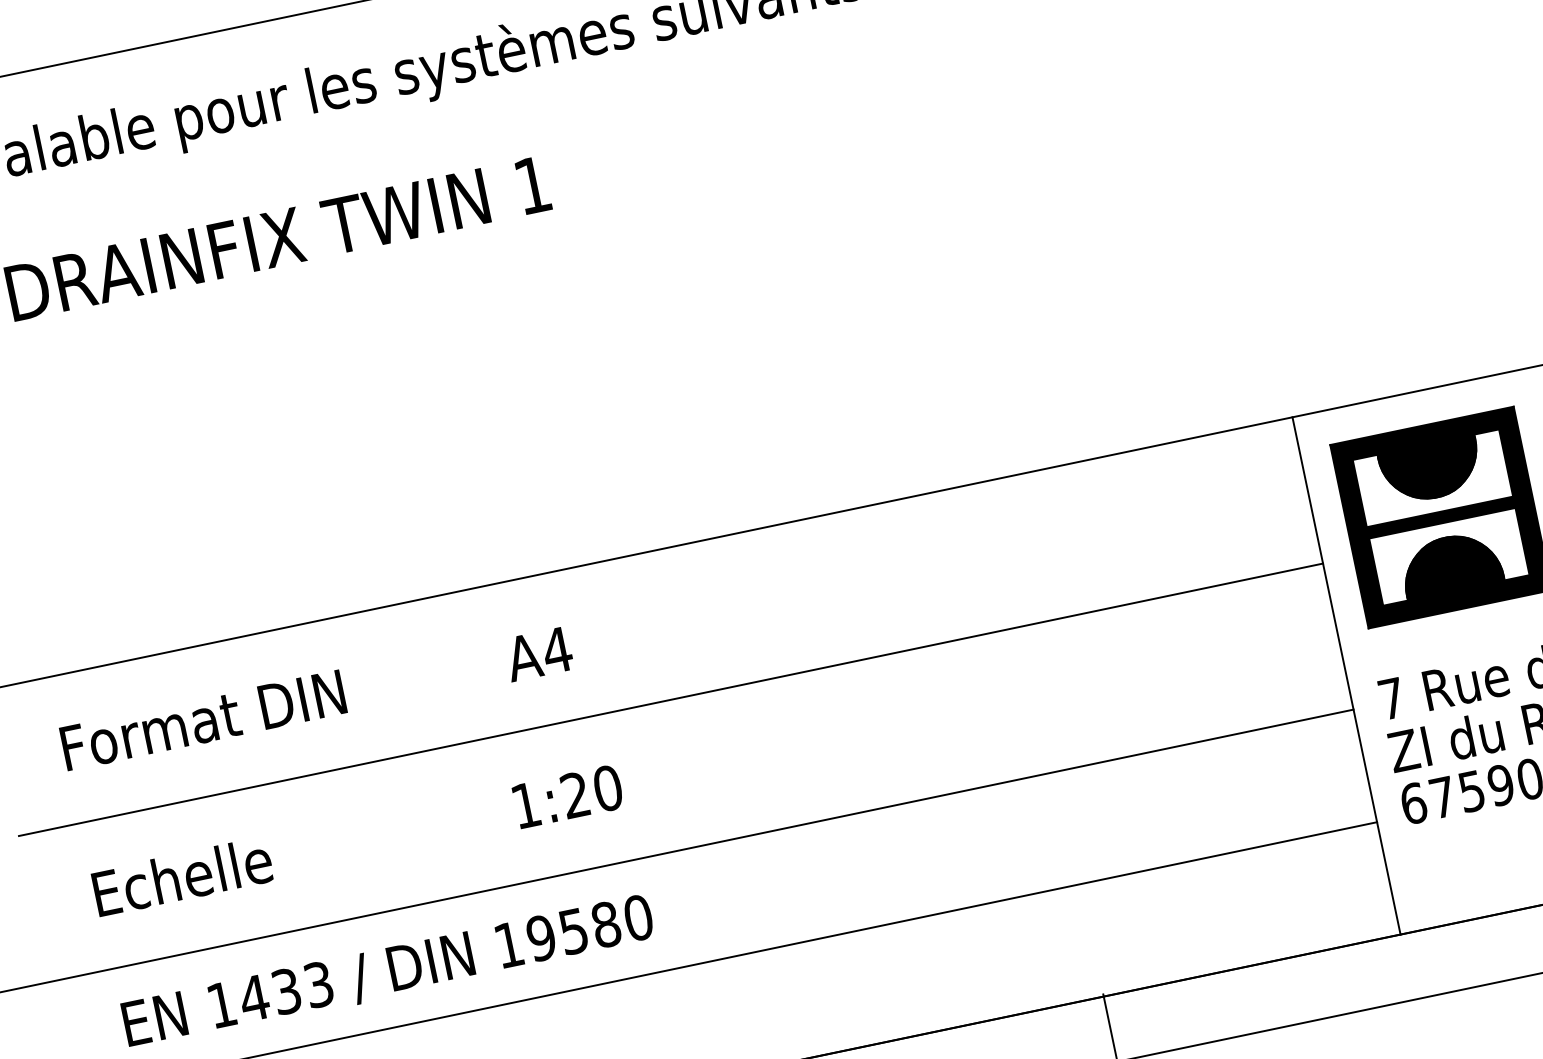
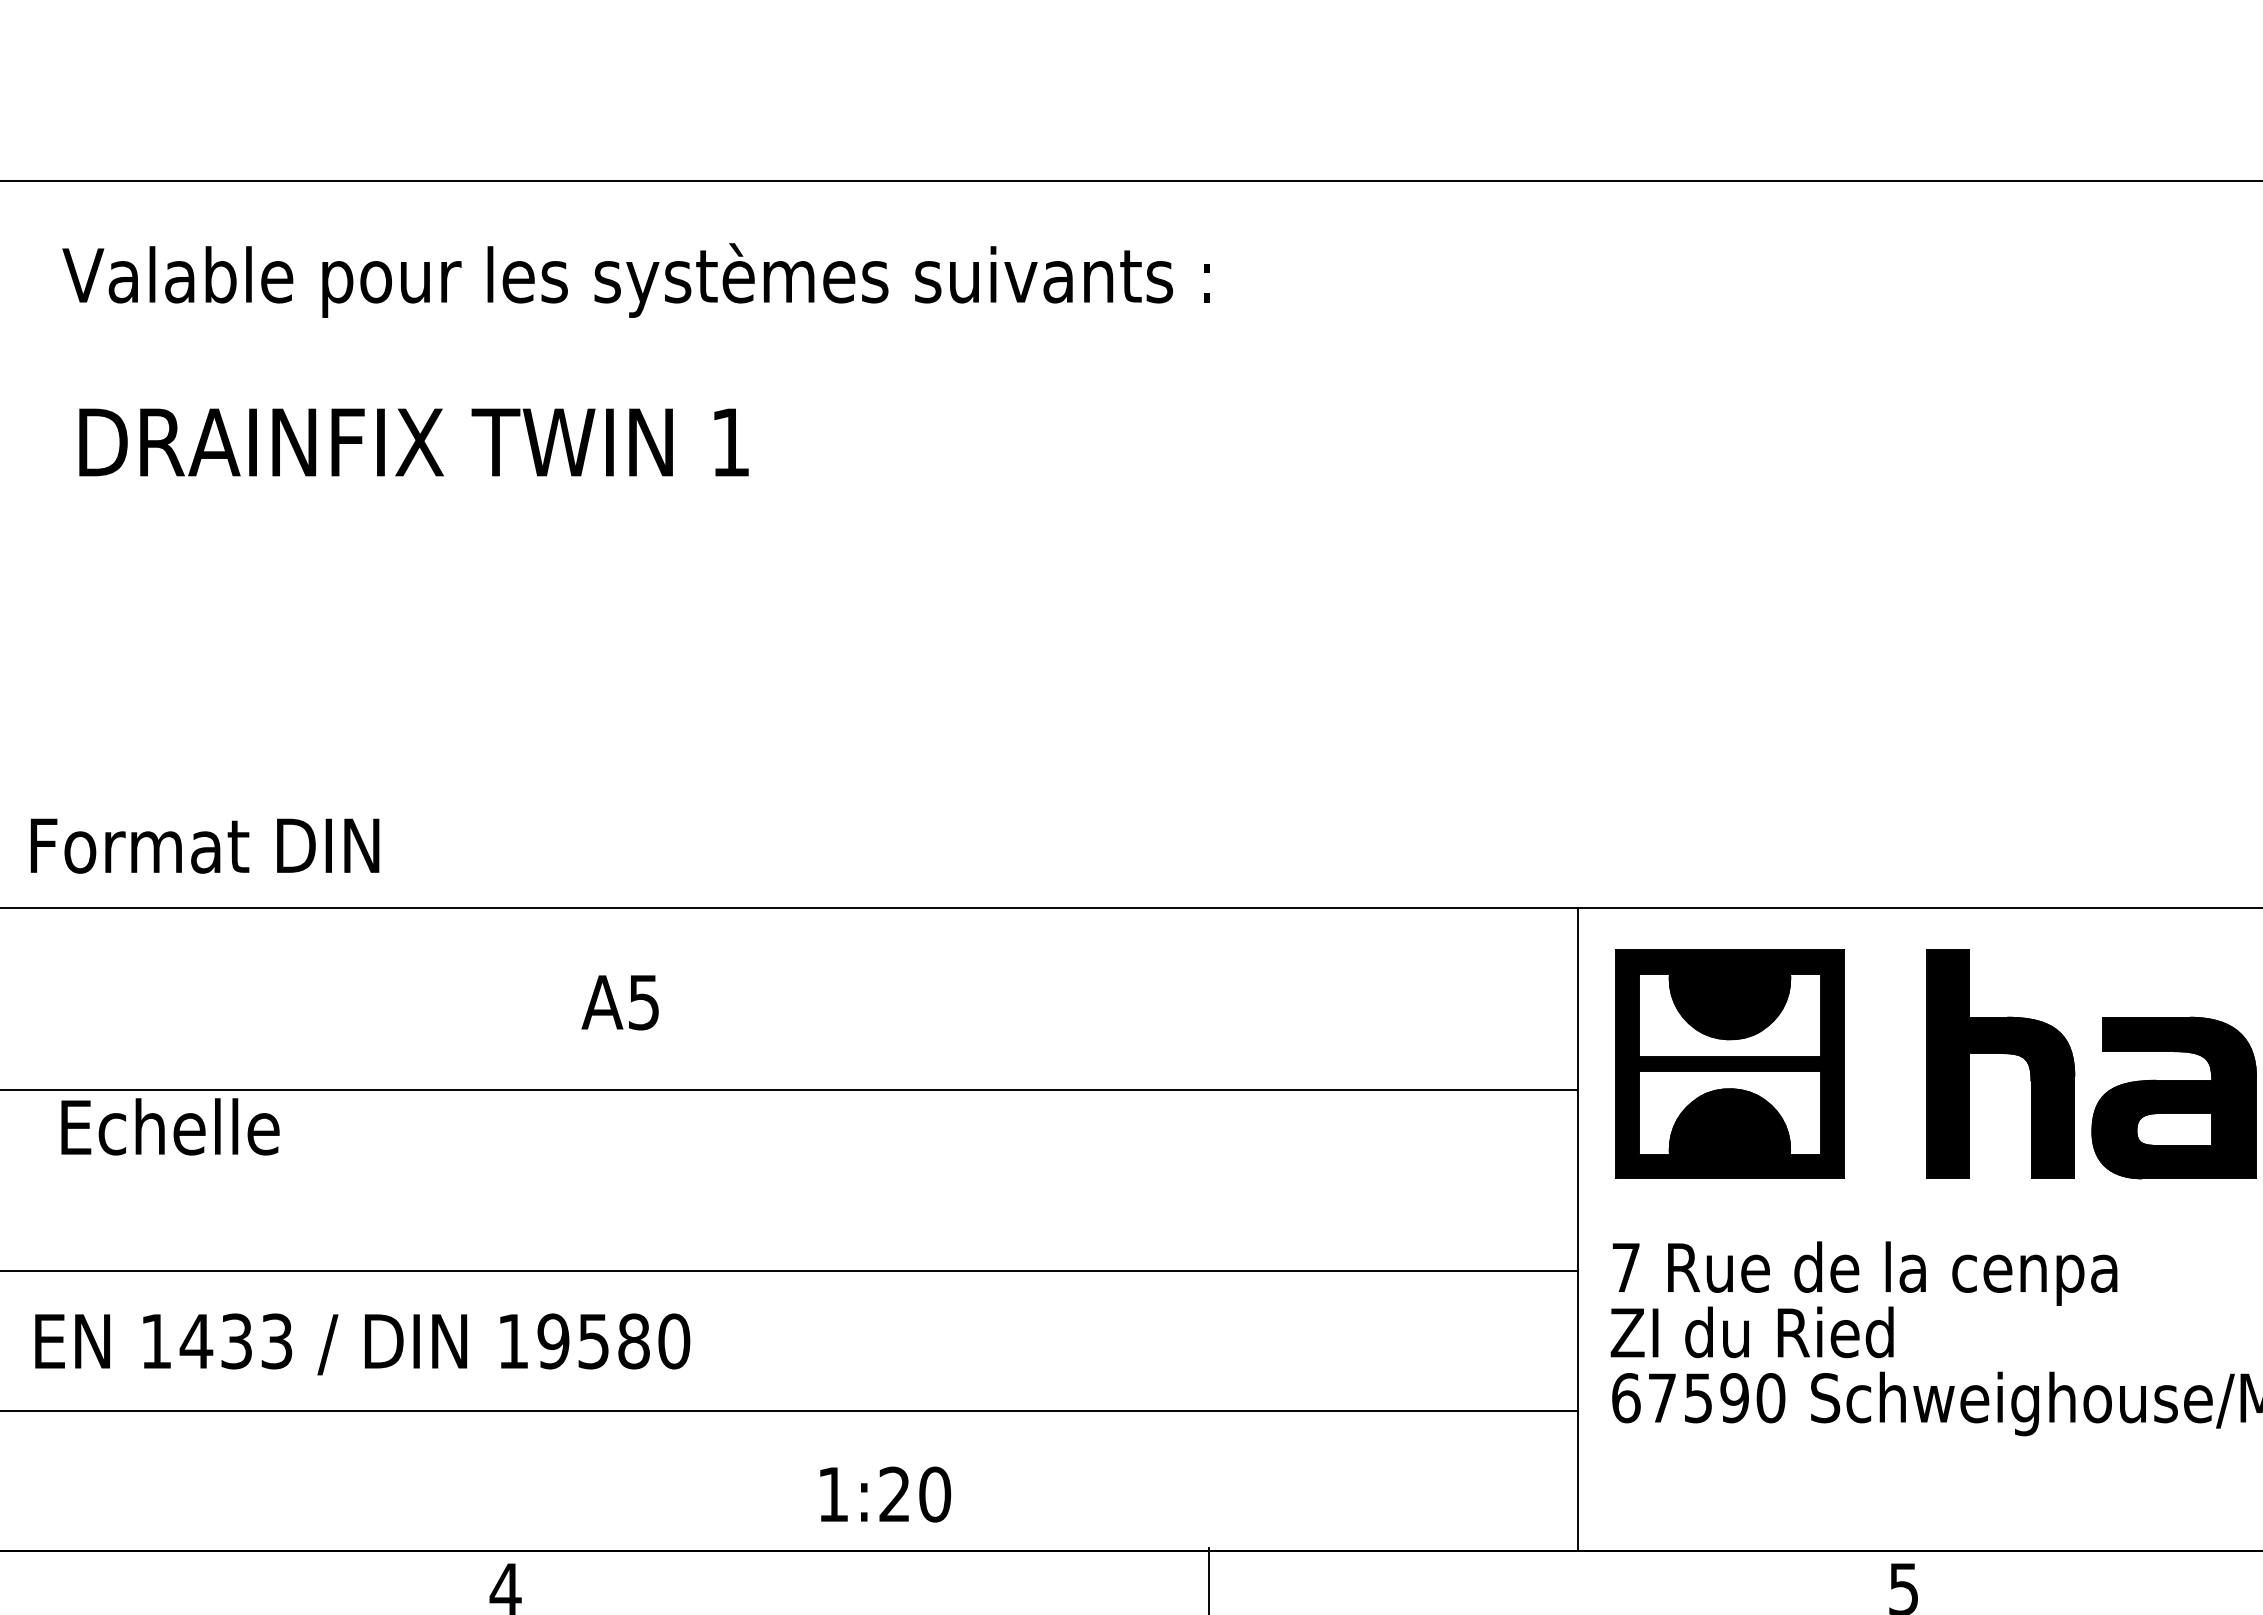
text: (556, 650) -> (643, 1002), A4 -> A5
text: (202, 720) -> (204, 845), moved
text: (568, 796) -> (885, 1494), moved
text: (182, 876) -> (170, 1126), moved

